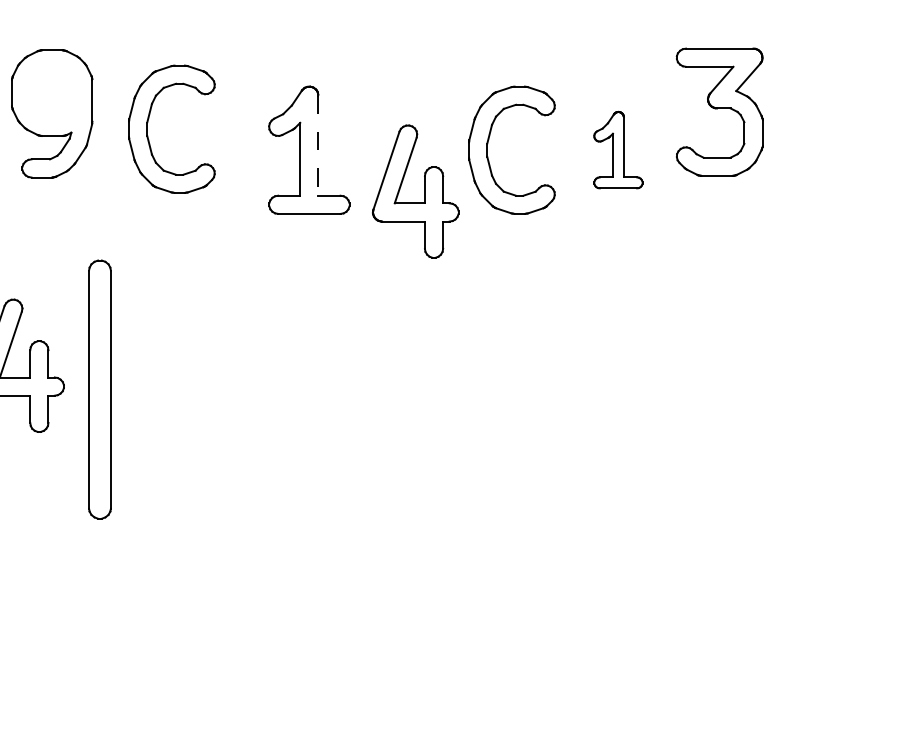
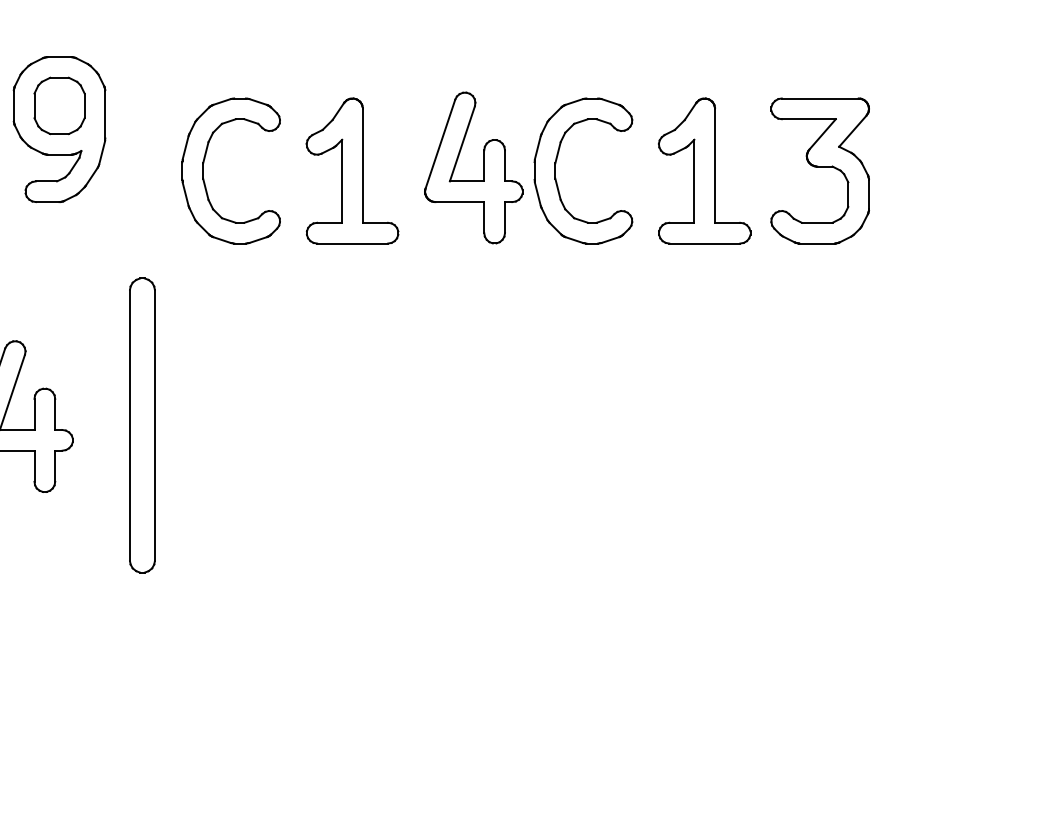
part: (52, 92) -> (59, 105), added
part: (719, 111) -> (819, 170), moved
part: (148, 122) -> (204, 163), moved
line: (318, 145) -> (362, 165), dashed -> solid
part: (618, 149) -> (704, 170), size x1.67
part: (424, 191) -> (483, 167), moved
part: (99, 389) -> (141, 425), moved

